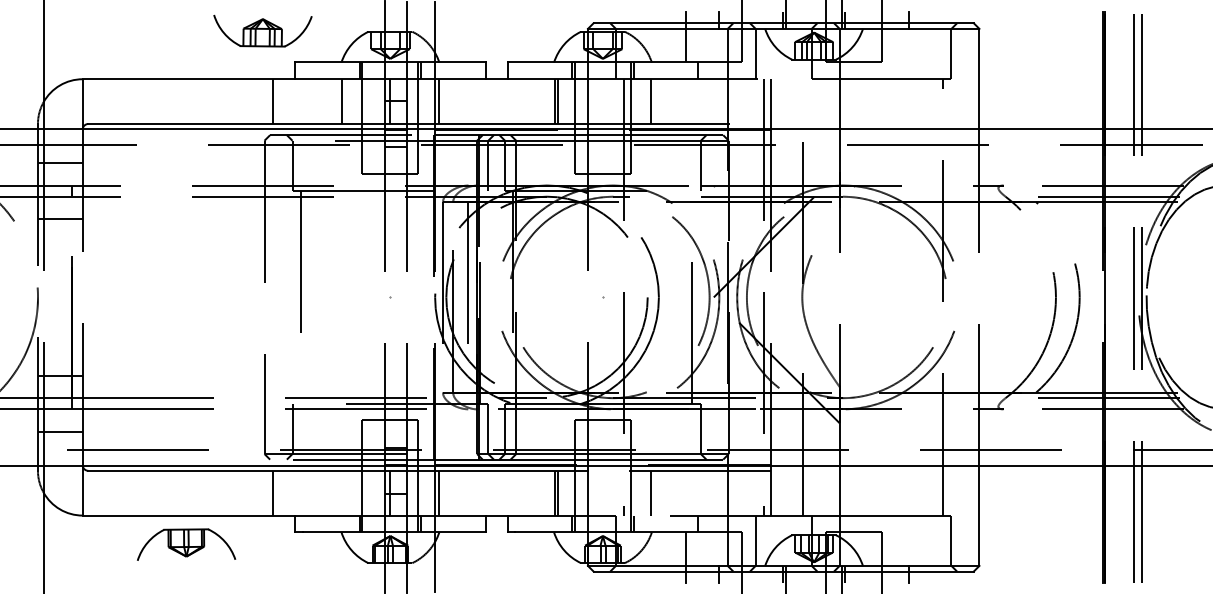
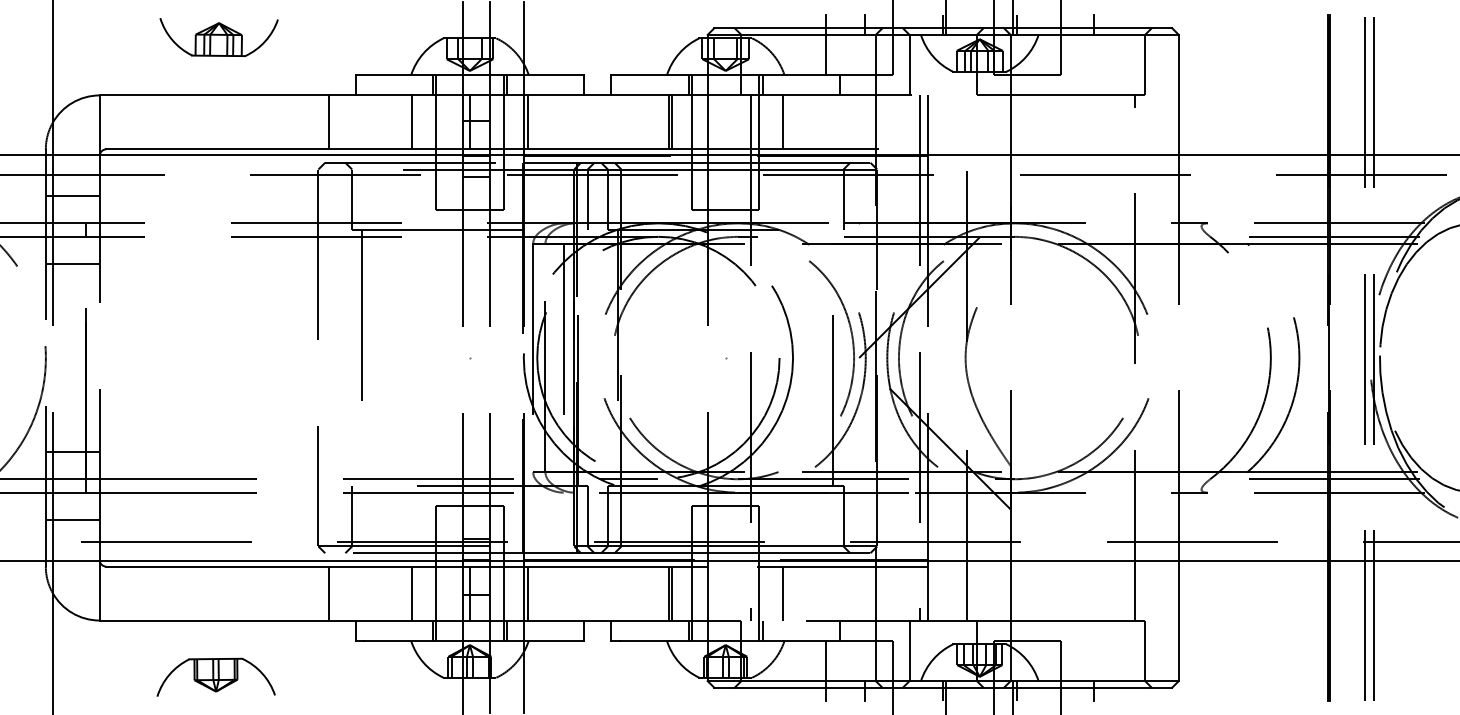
part: (262, 30) -> (218, 36), moved
line: (342, 492) -> (412, 592), added
part: (186, 544) -> (216, 677), moved

